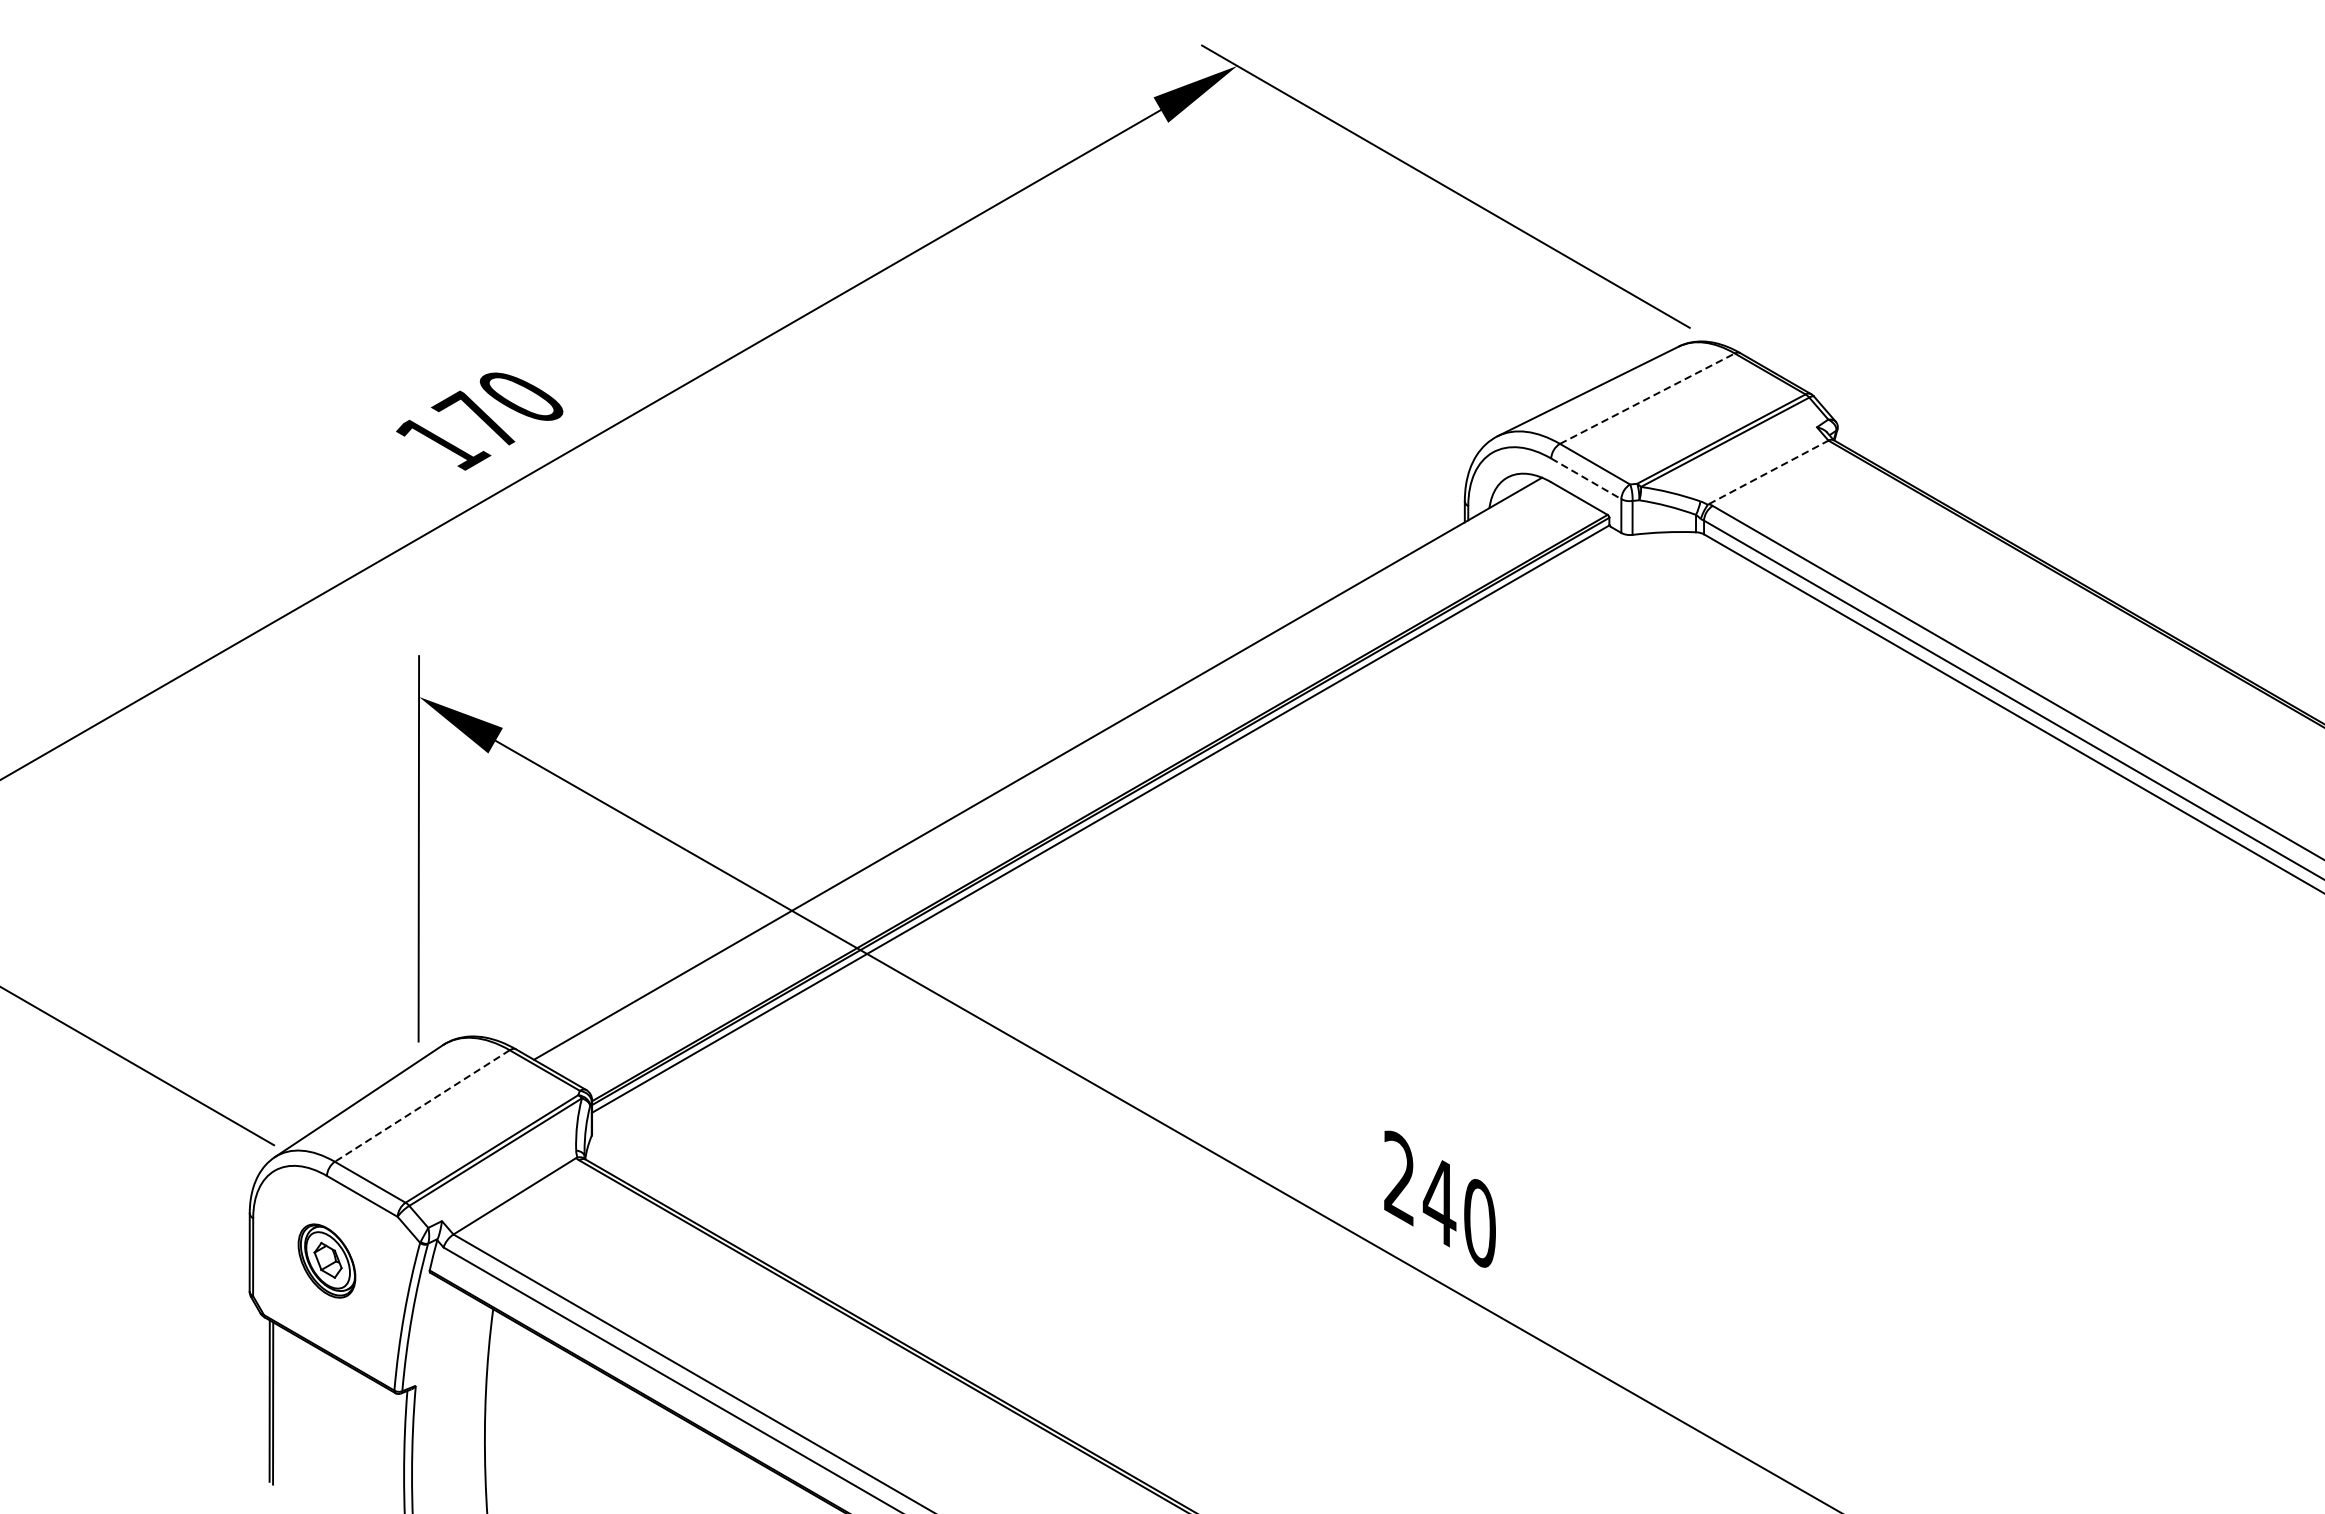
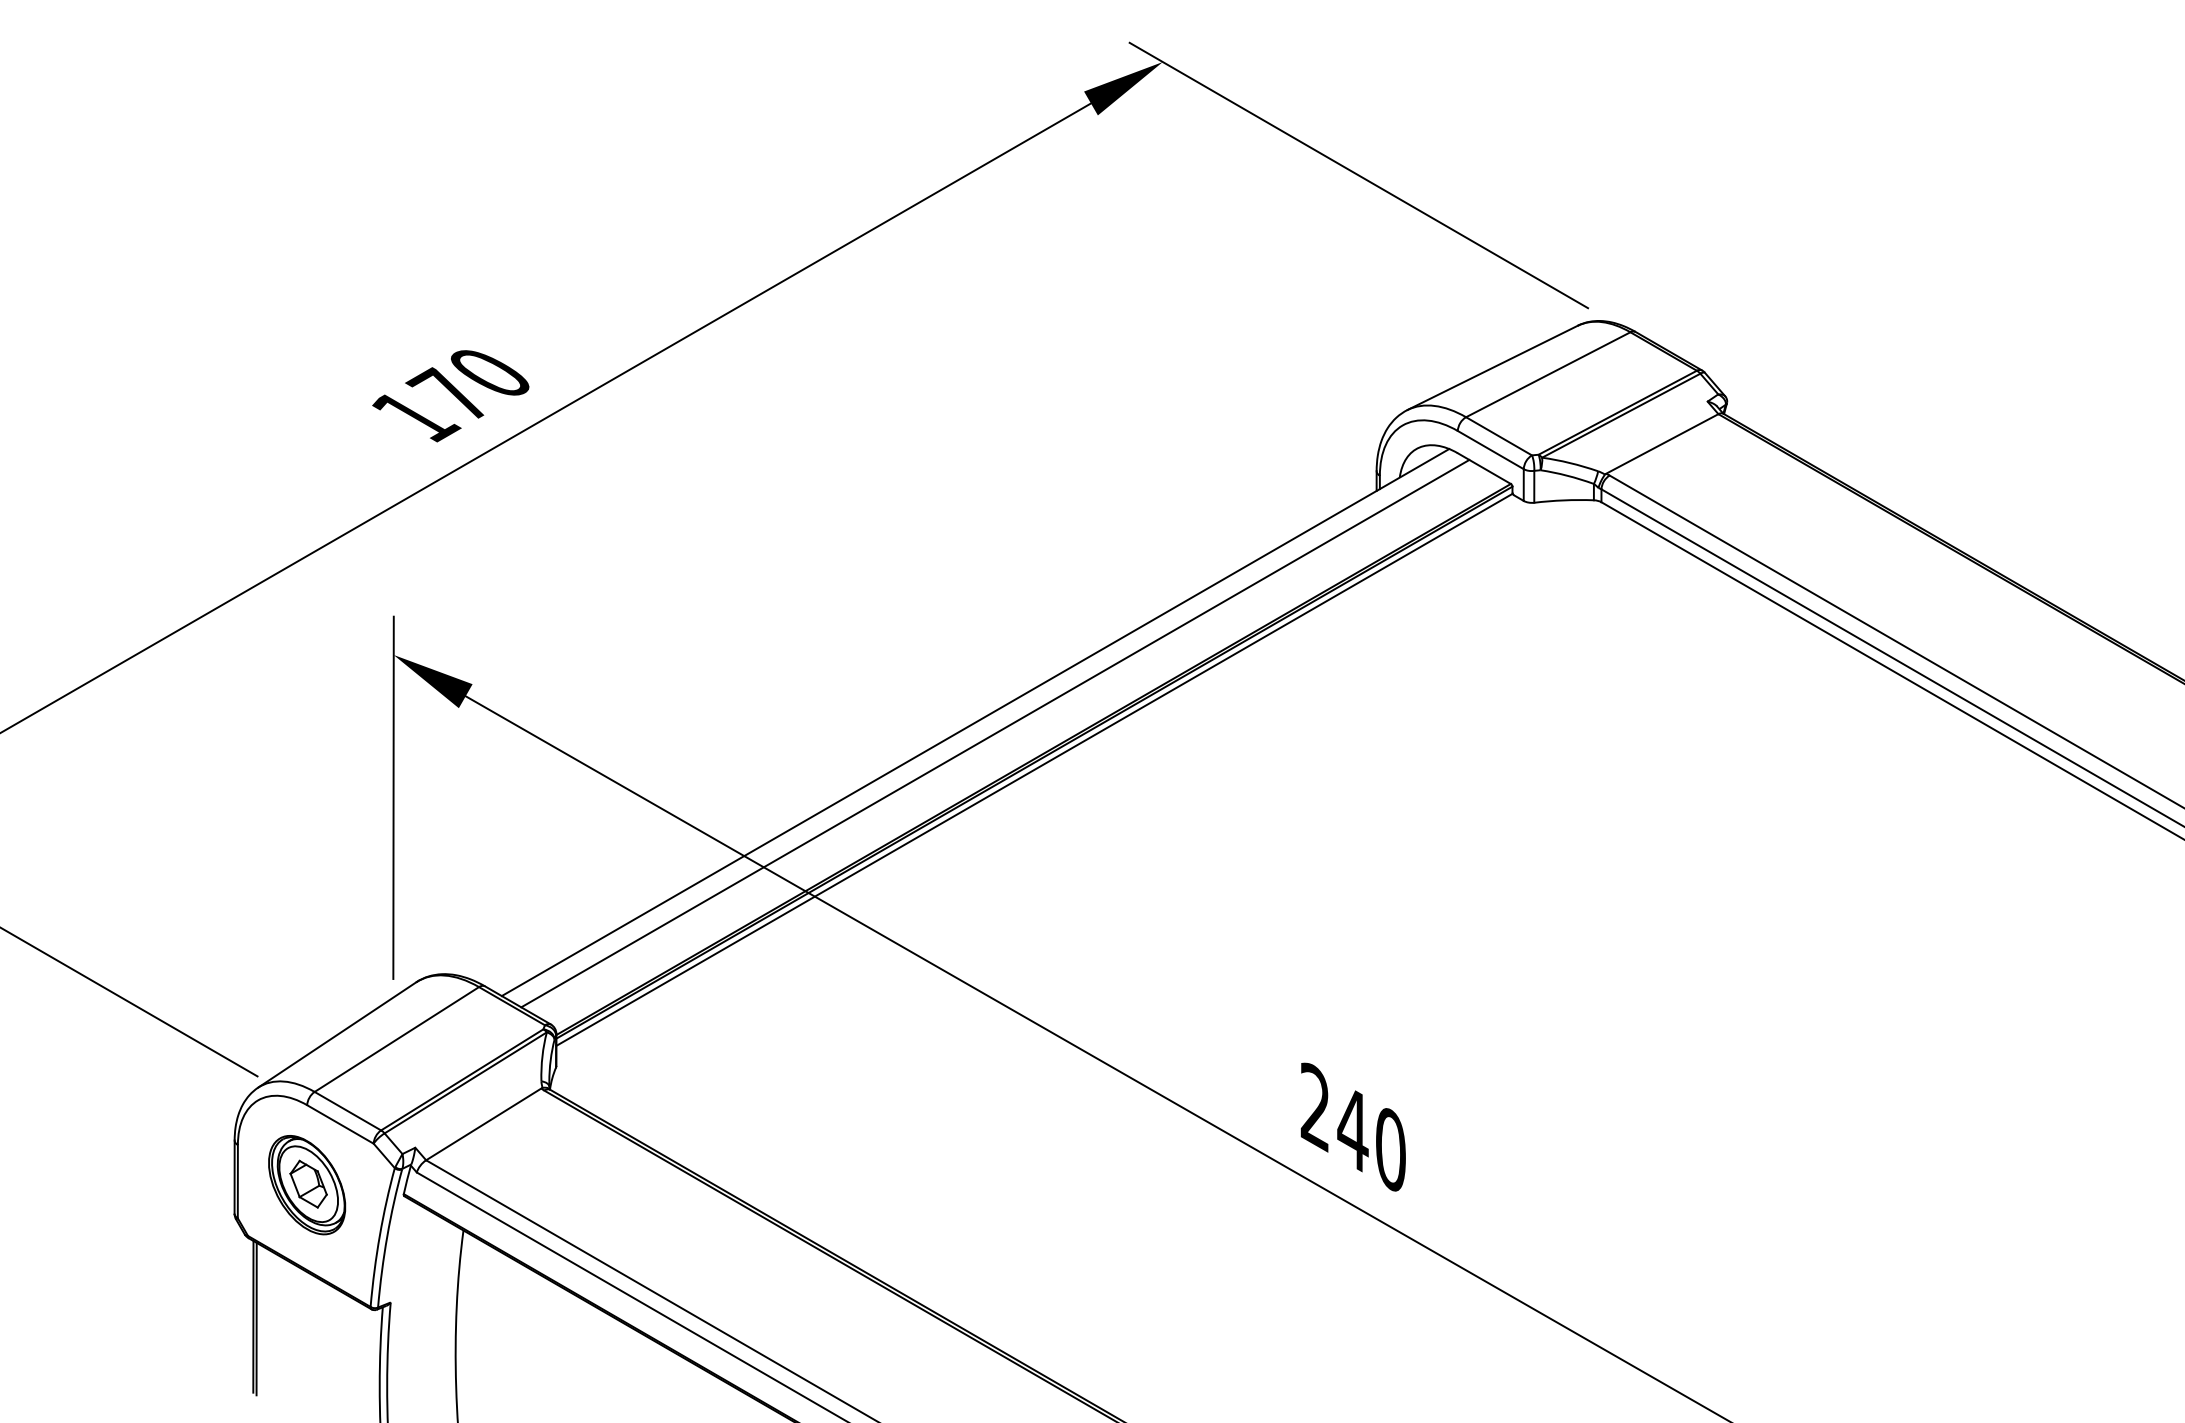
line: (1647, 398) -> (1548, 374), dashed -> solid
line: (1768, 472) -> (1662, 444), dashed -> solid
line: (1587, 479) -> (1491, 450), dashed -> solid
line: (1059, 780) -> (995, 733), added
line: (421, 1105) -> (396, 1039), dashed -> solid
part: (327, 1261) -> (307, 1185), size x1.43

